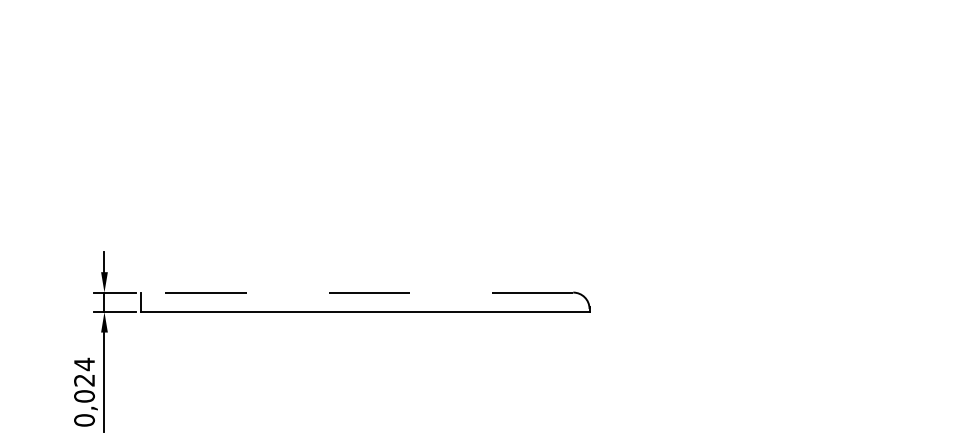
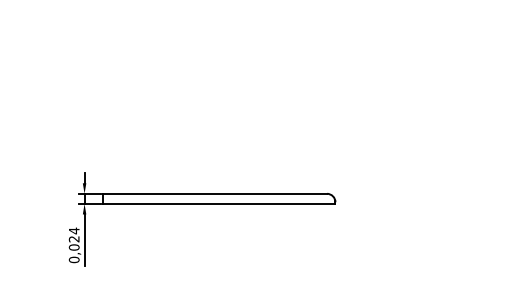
line: (357, 291) -> (215, 193), dashed -> solid

